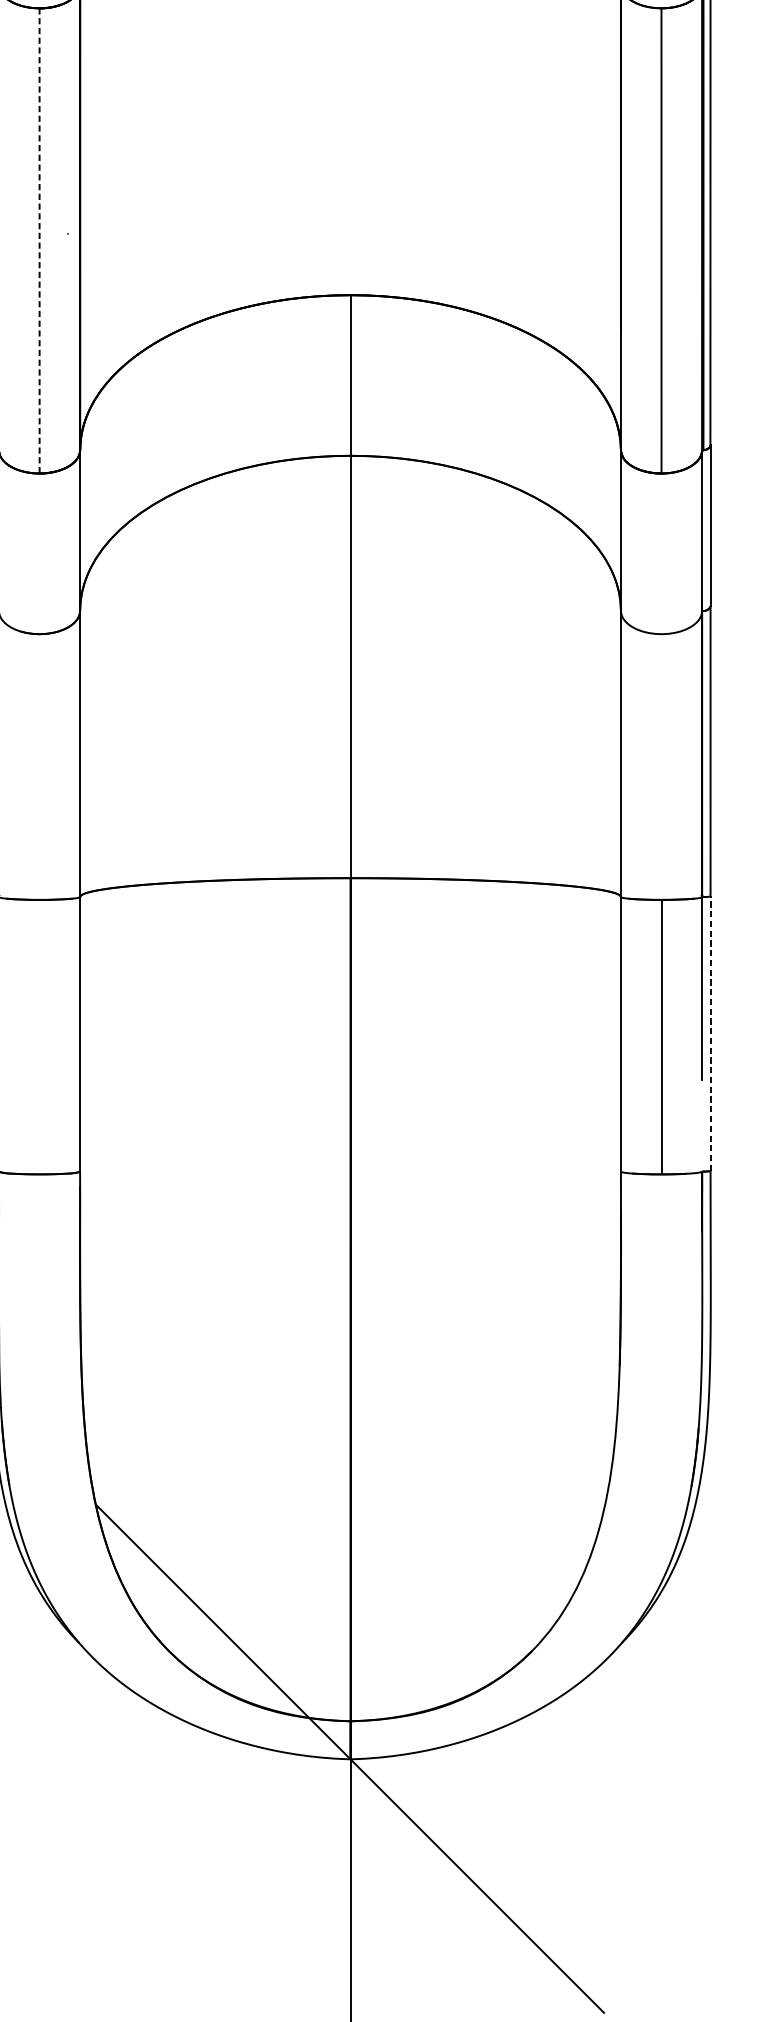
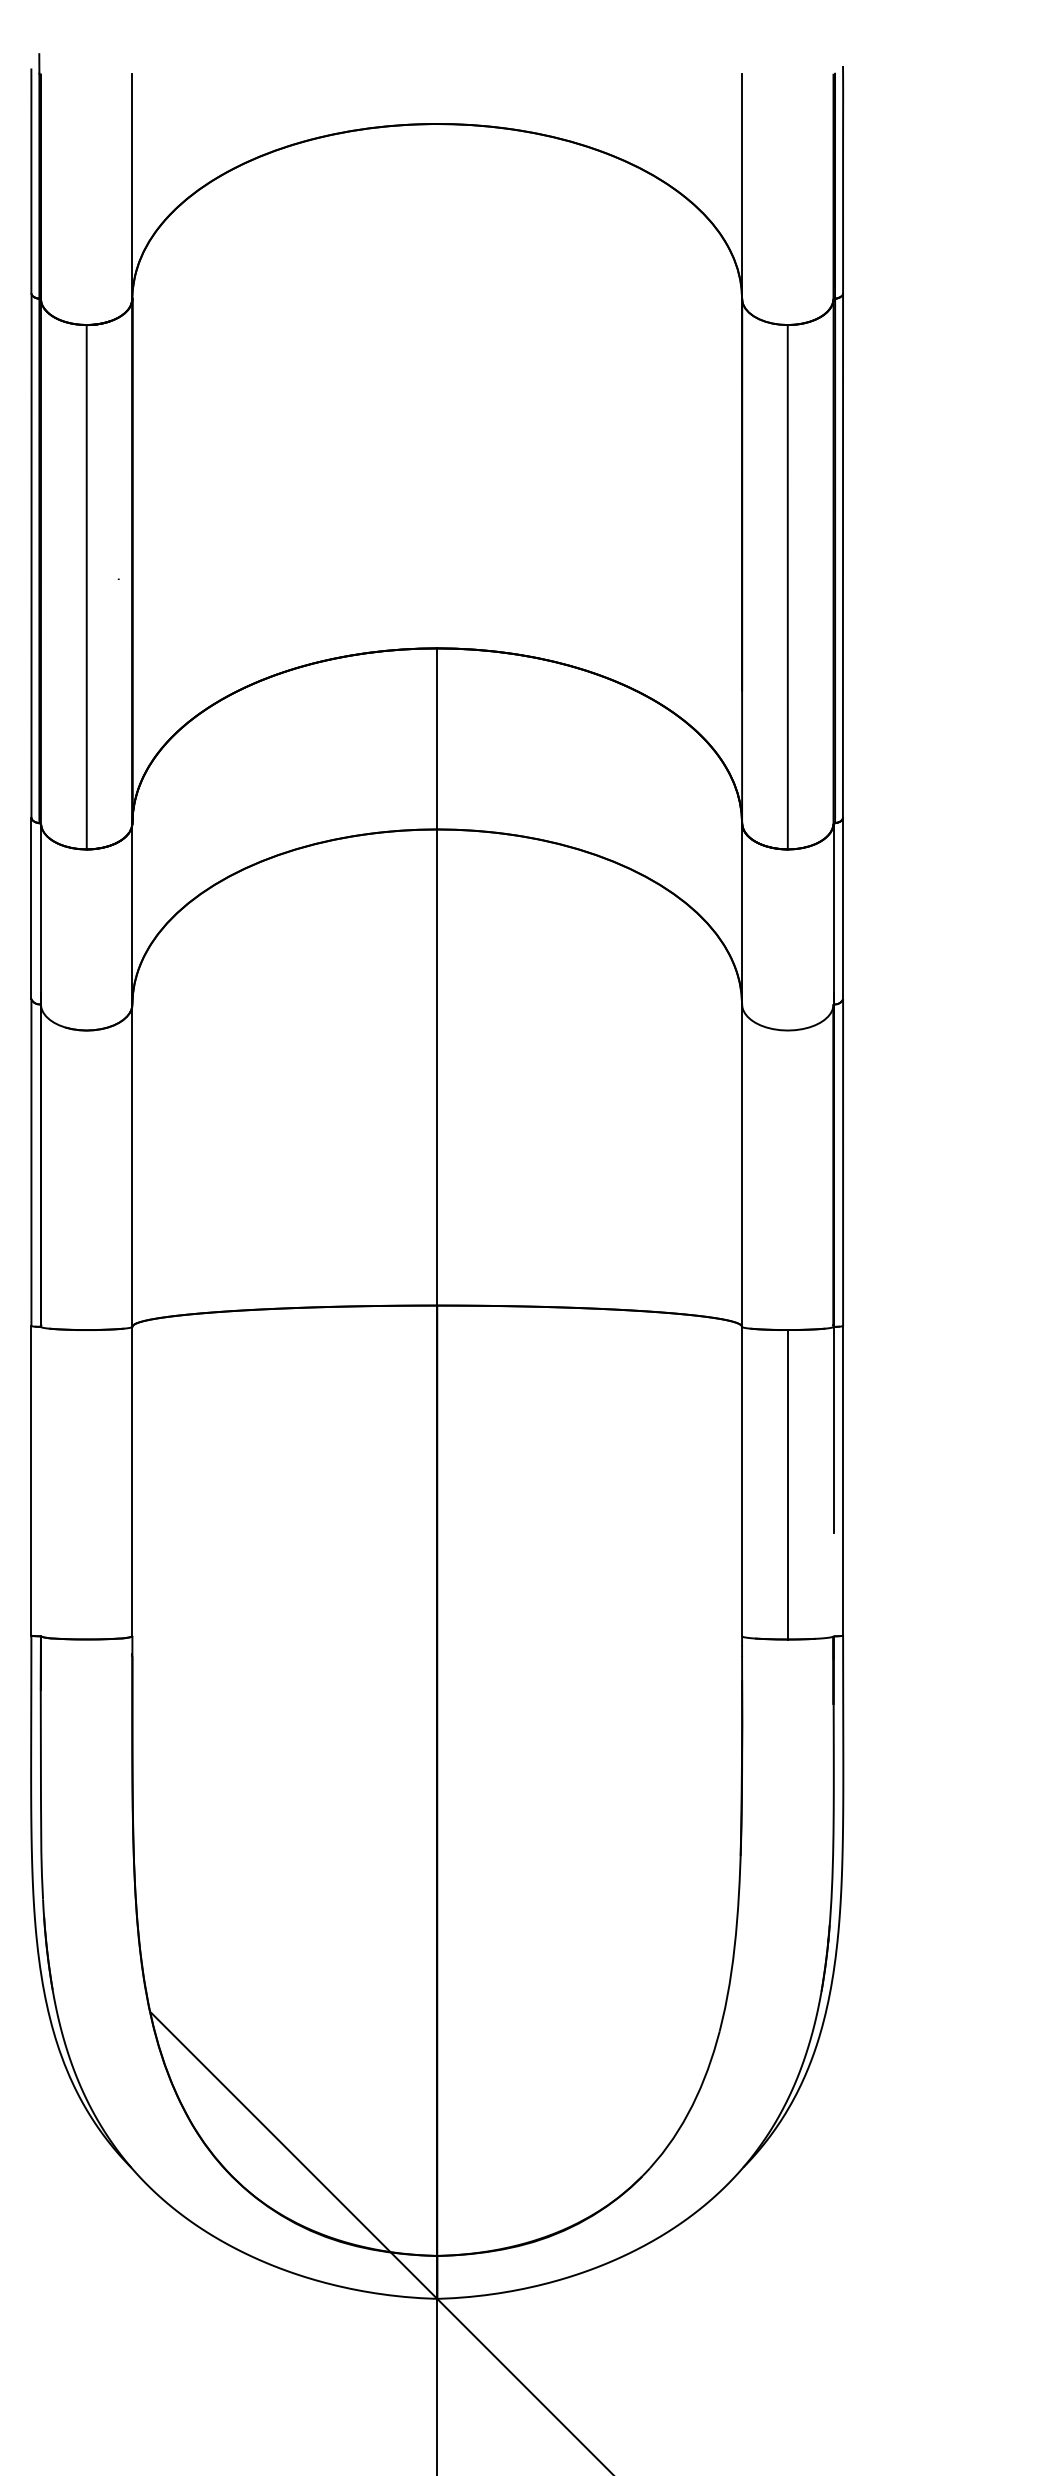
line: (39, 241) -> (86, 587), dashed -> solid
line: (710, 1033) -> (843, 1480), dashed -> solid

